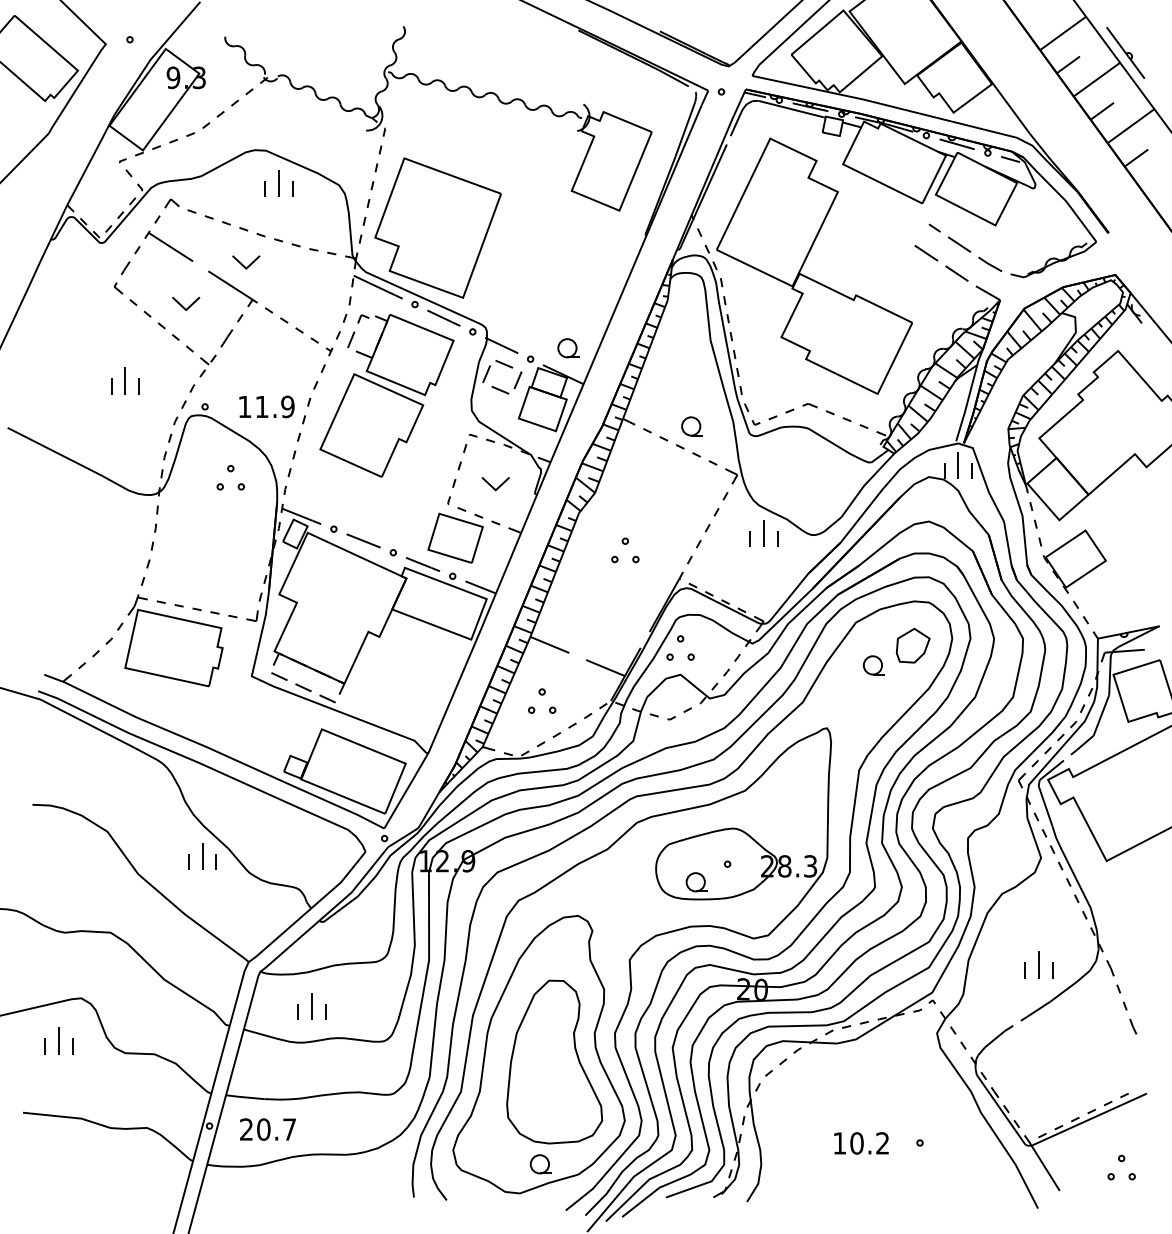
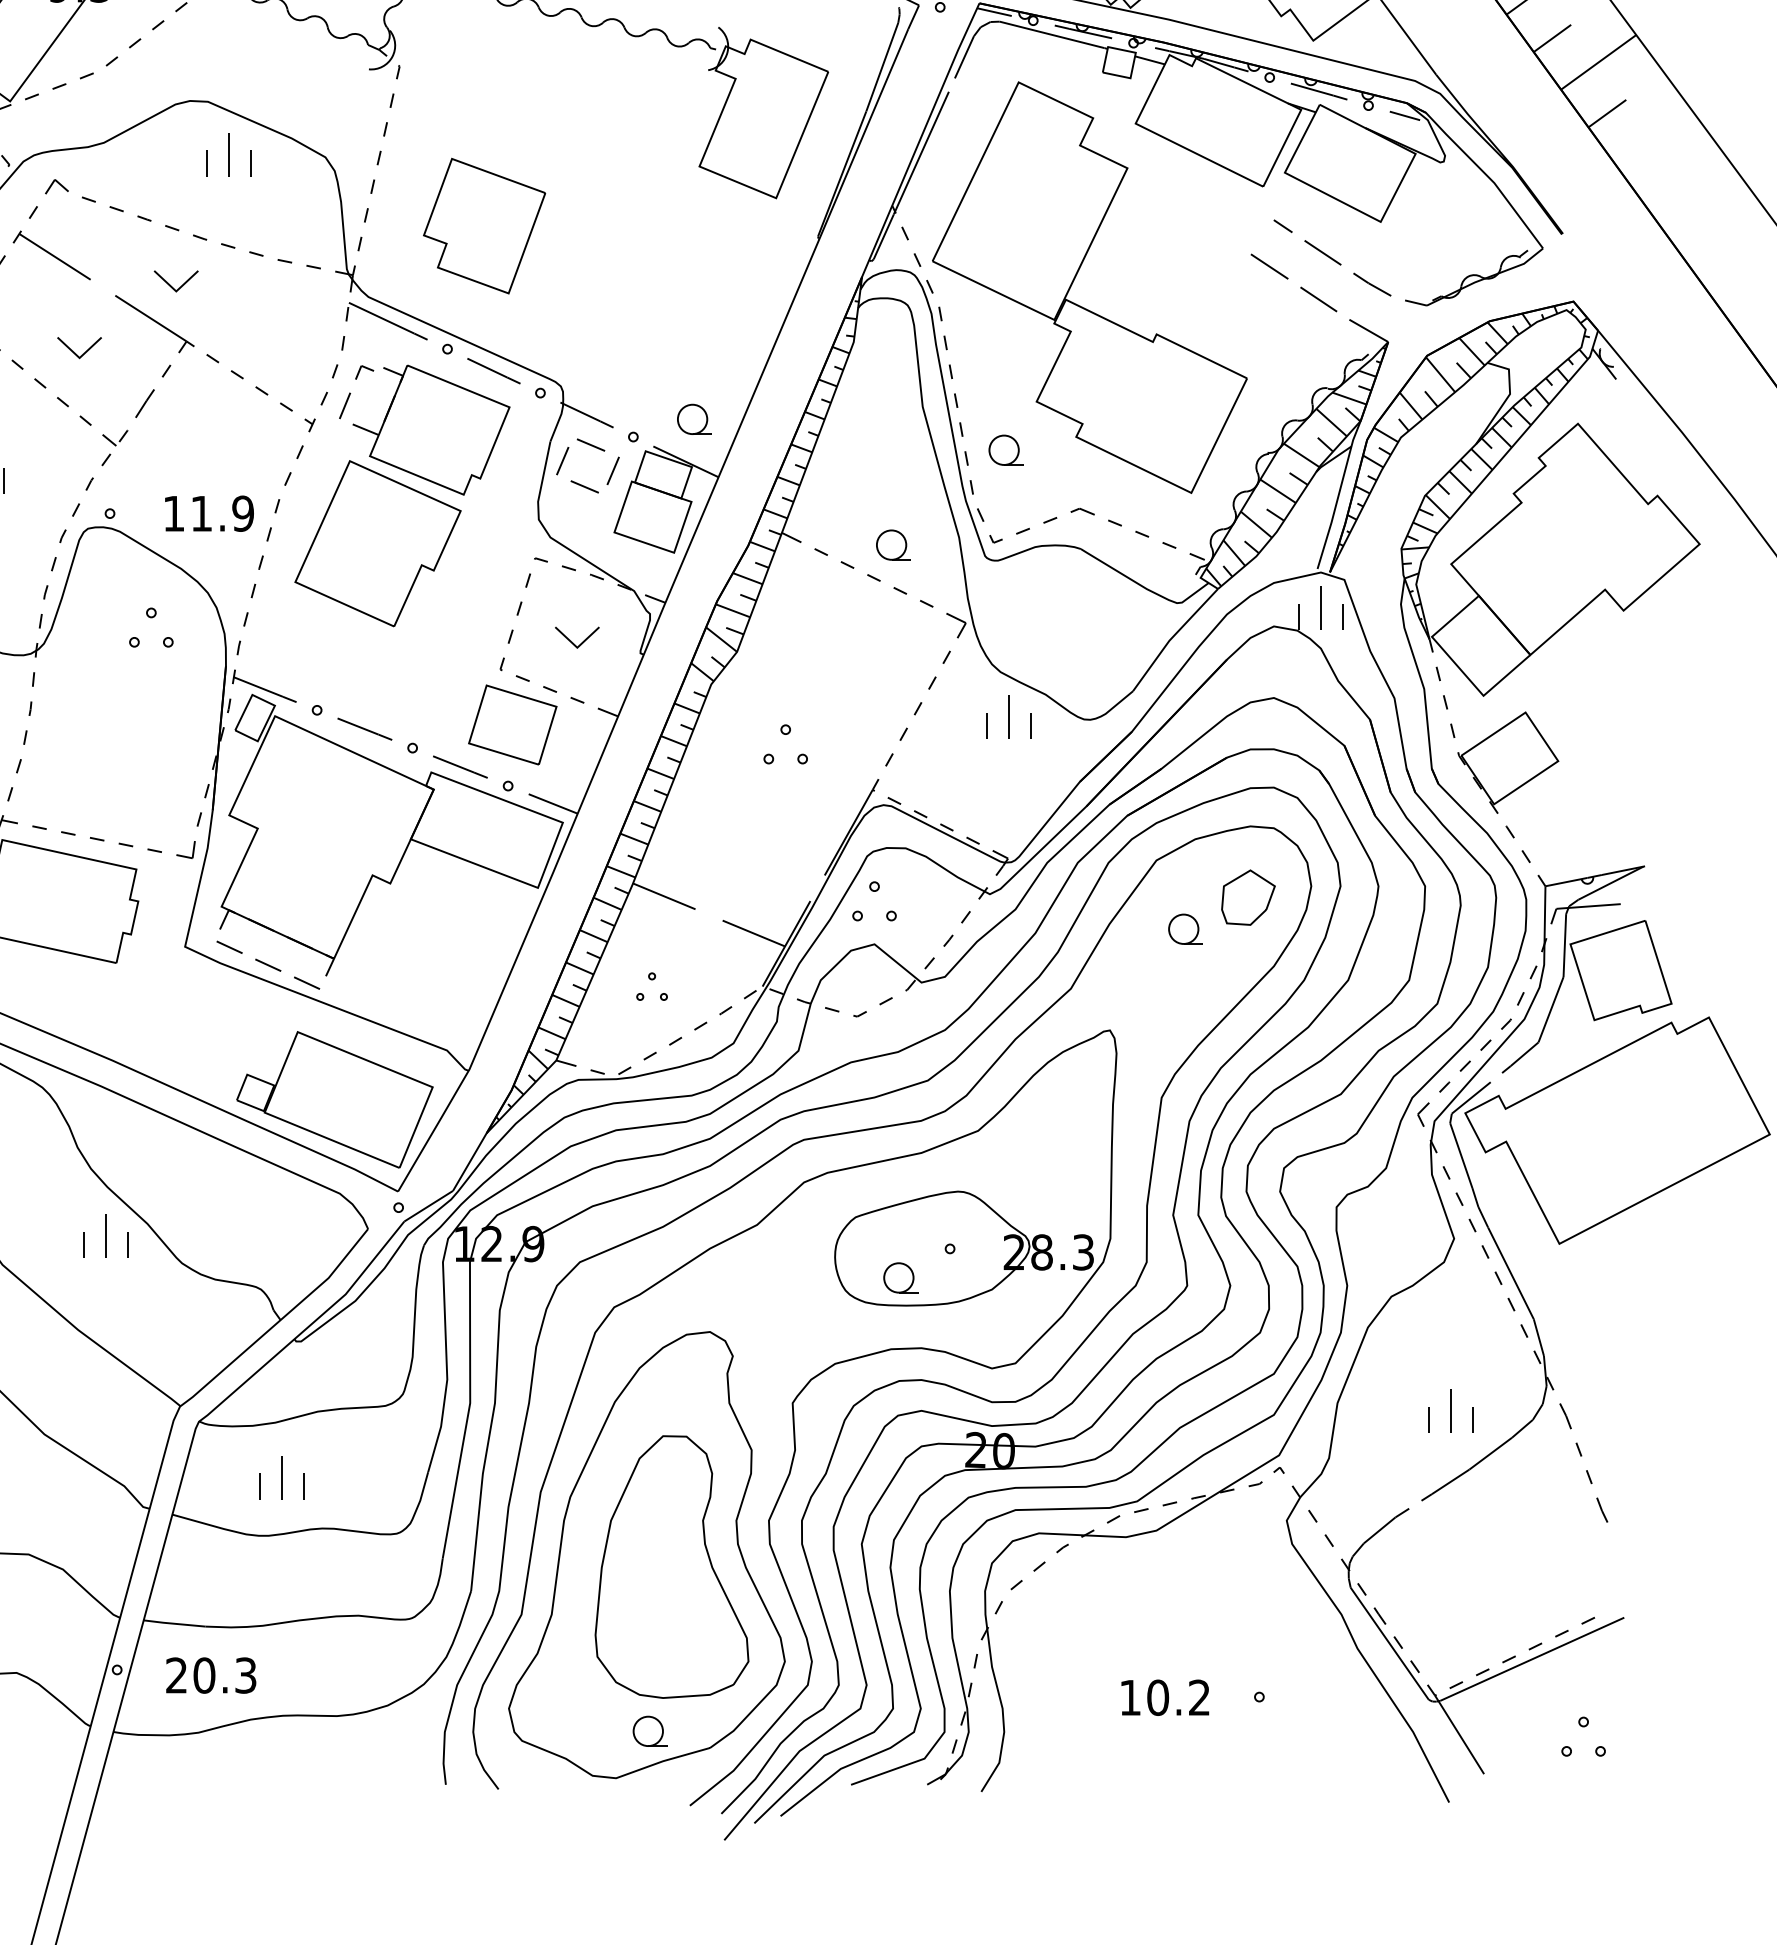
part: (437, 227) -> (483, 225), size x0.6
part: (761, 367) -> (1004, 450), added
part: (542, 700) -> (652, 985), size x0.7
text: (289, 1129) -> (245, 1675), 20.7 -> 20.3

